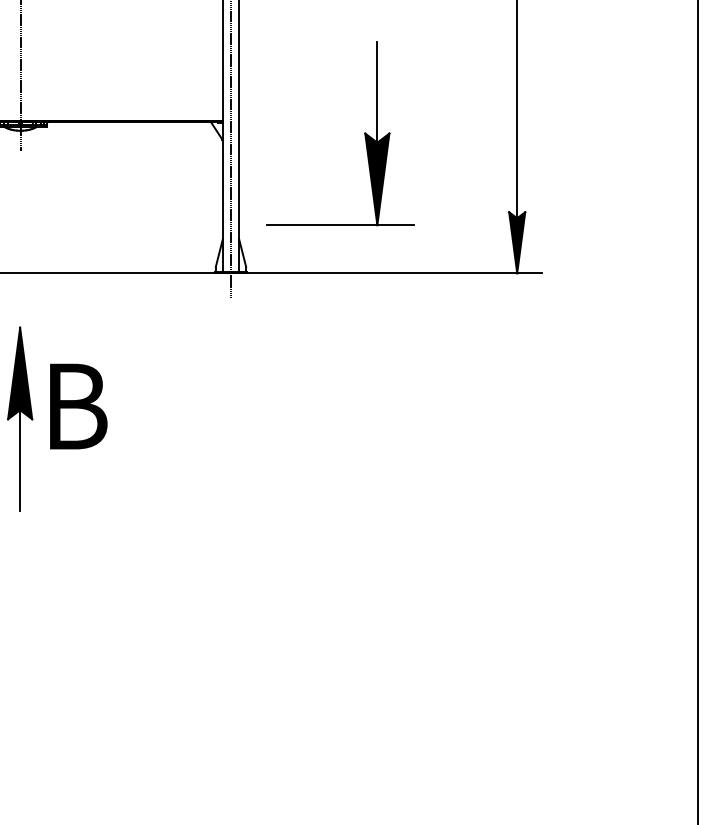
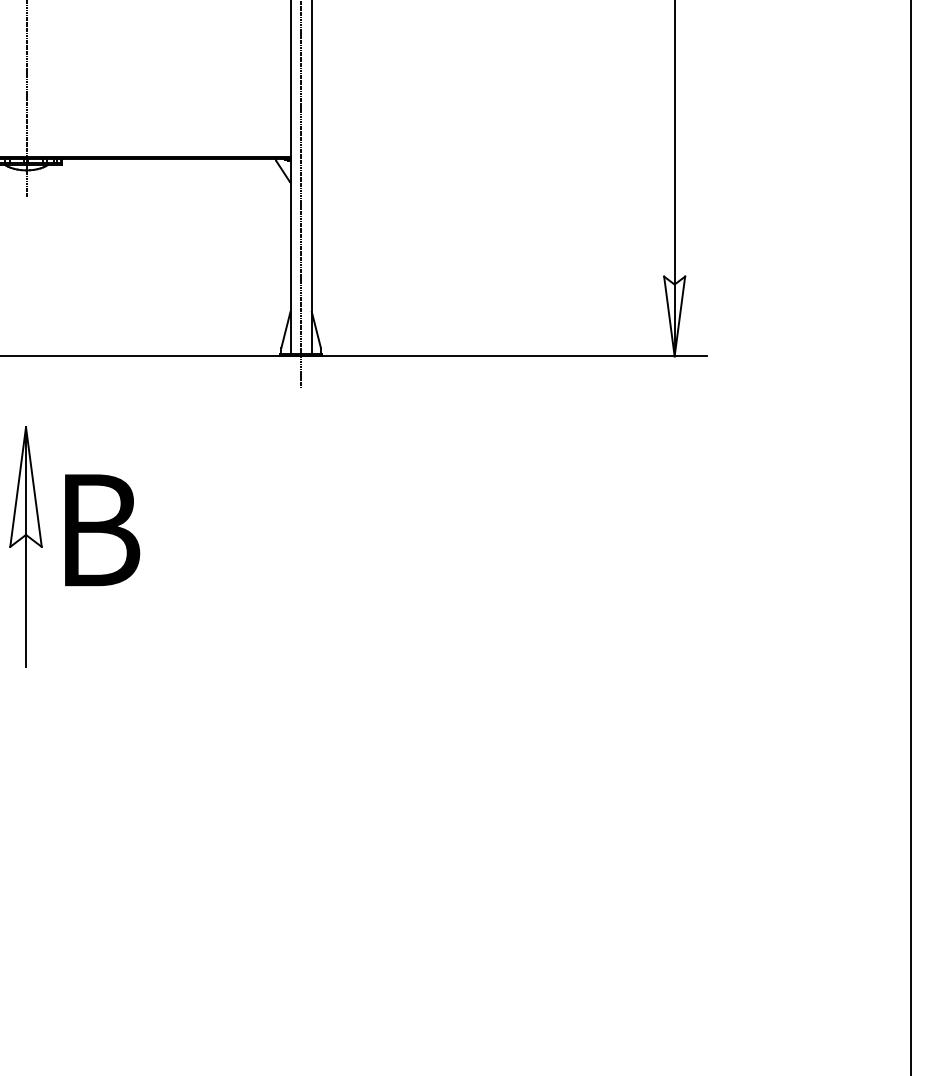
part: (364, 133) -> (475, 173), removed
fill: (517, 242) -> (674, 316), removed
fill: (19, 373) -> (25, 486), removed

